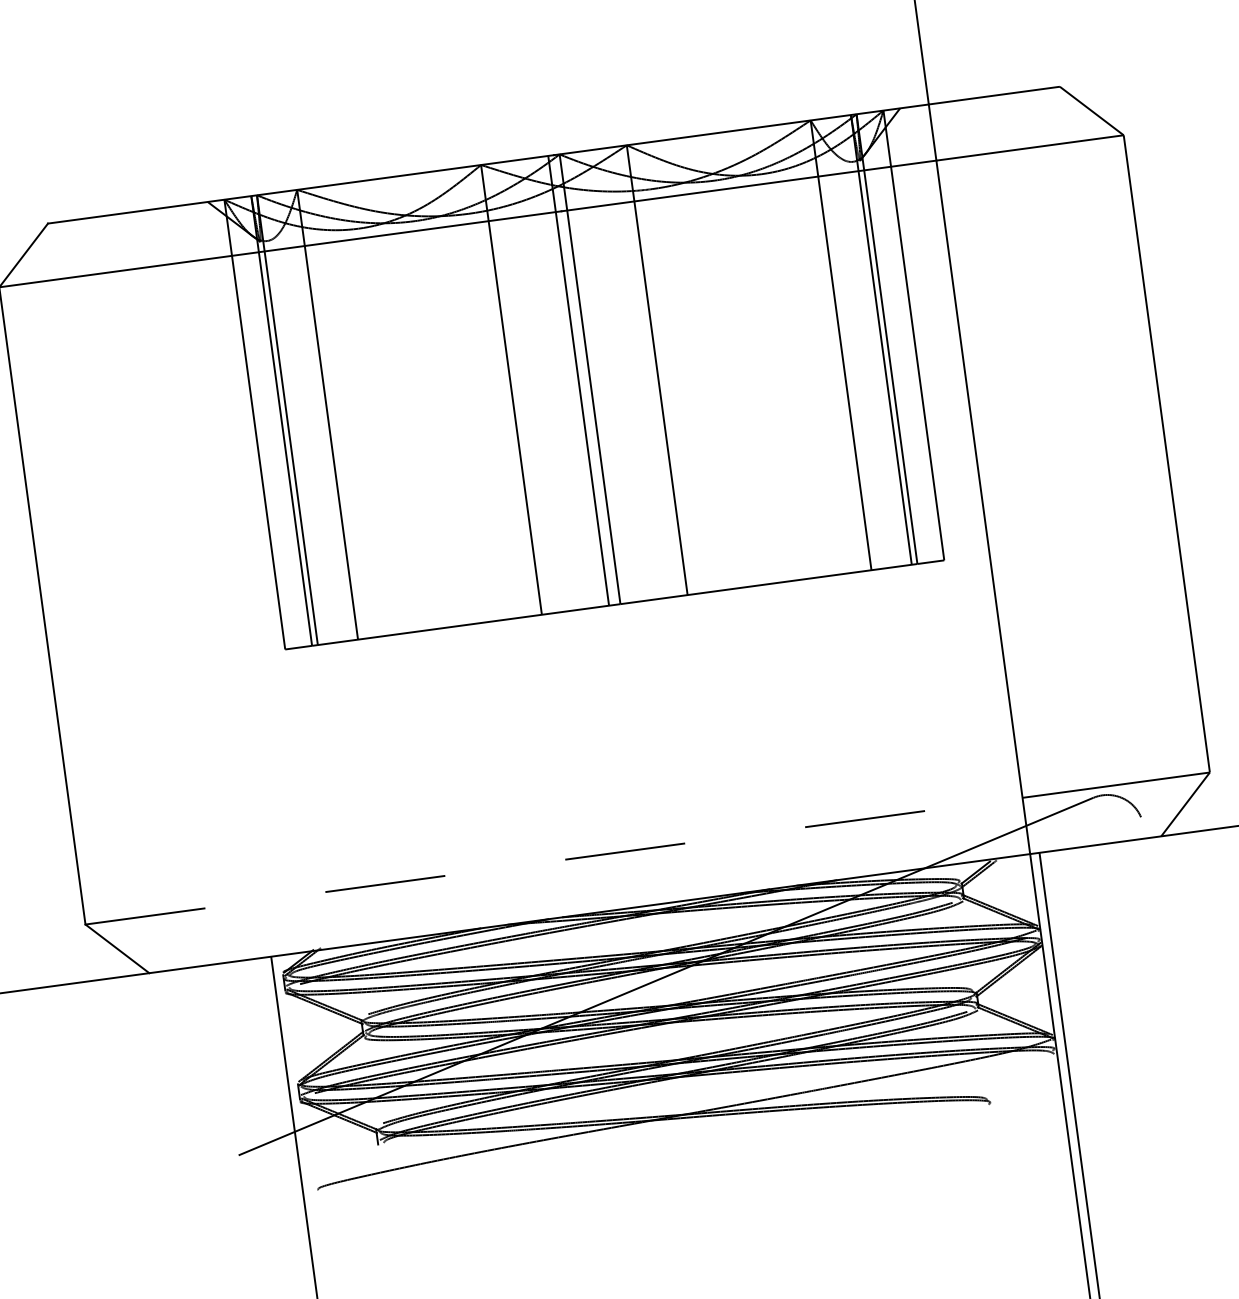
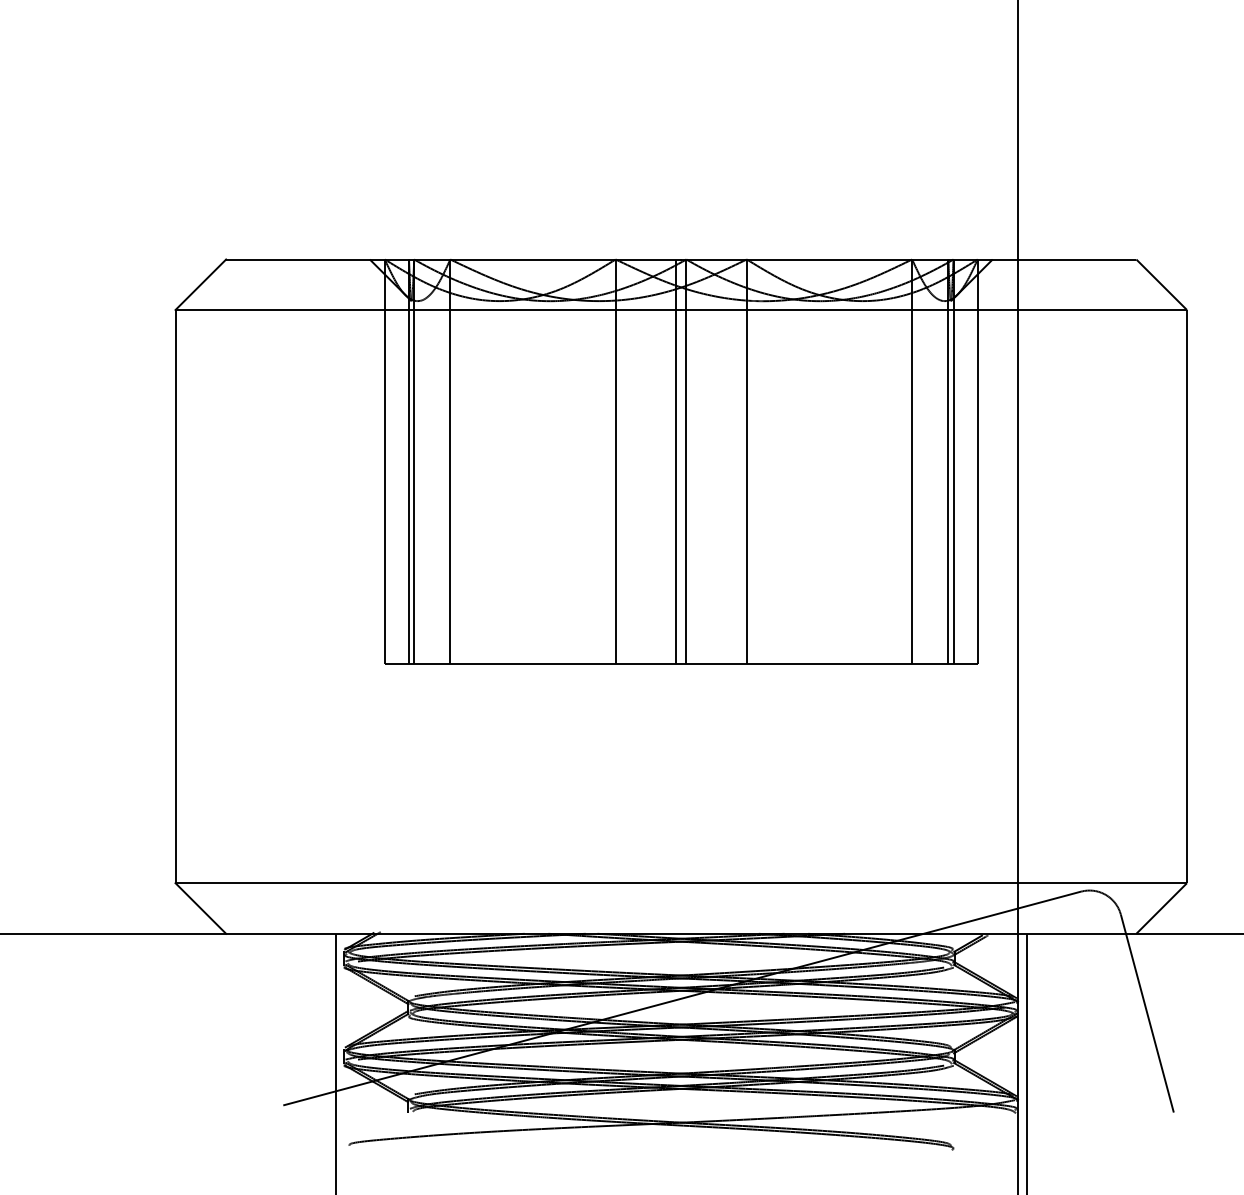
line: (554, 861) -> (597, 883), dashed -> solid
line: (1184, 923) -> (1146, 1013), added

